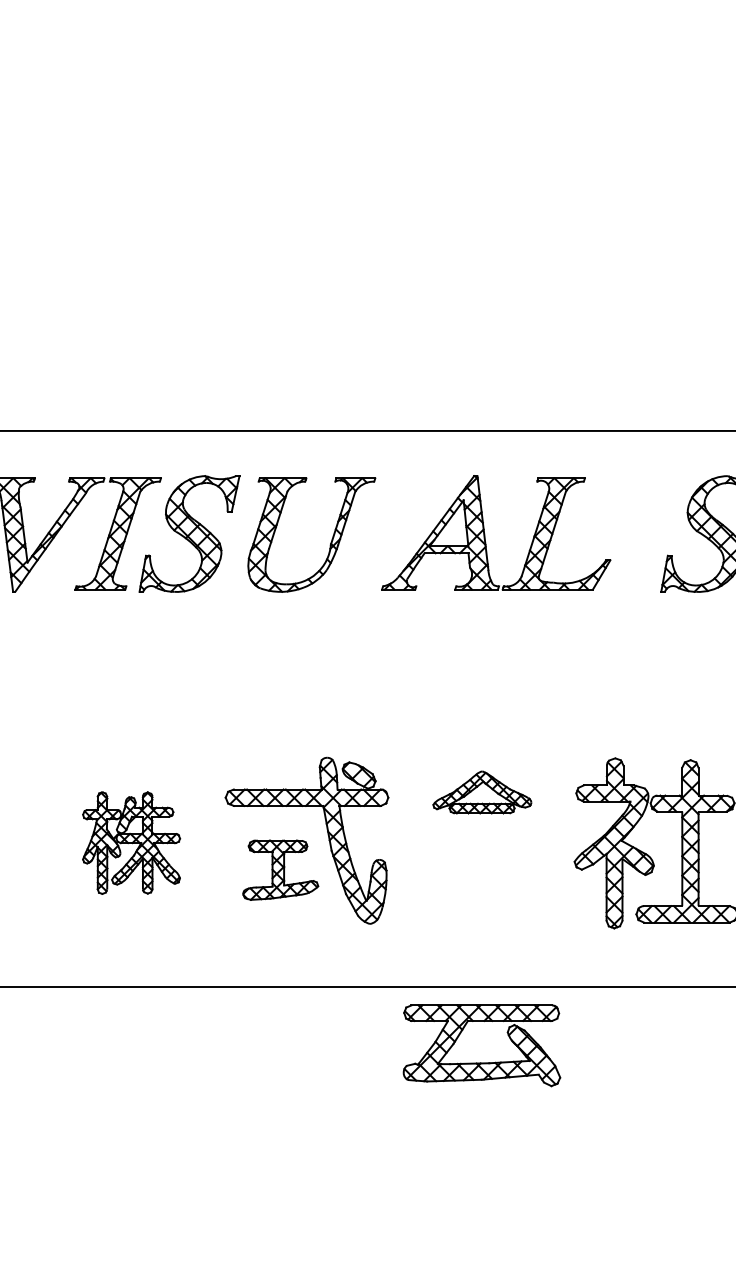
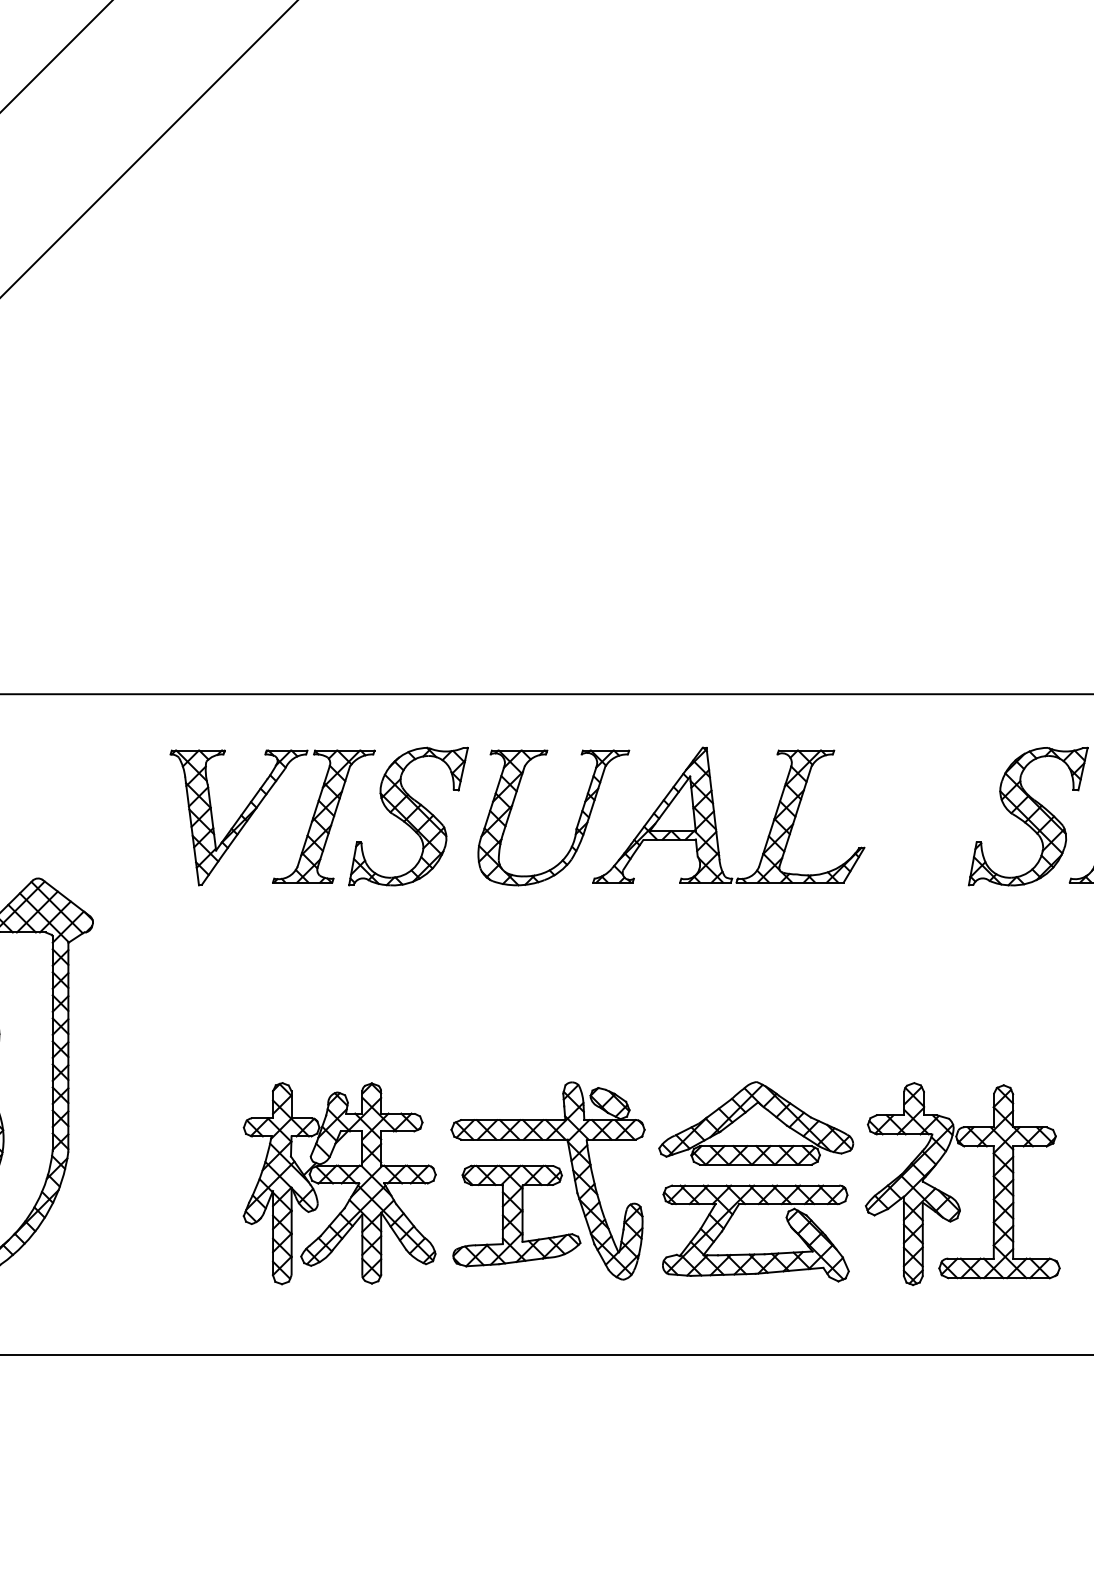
part: (485, 532) -> (715, 814), moved
part: (482, 792) -> (756, 1123), size x1.67
part: (131, 842) -> (339, 1183), size x1.67
part: (280, 869) -> (516, 1215), size x1.43
part: (481, 1062) -> (755, 1253), moved

